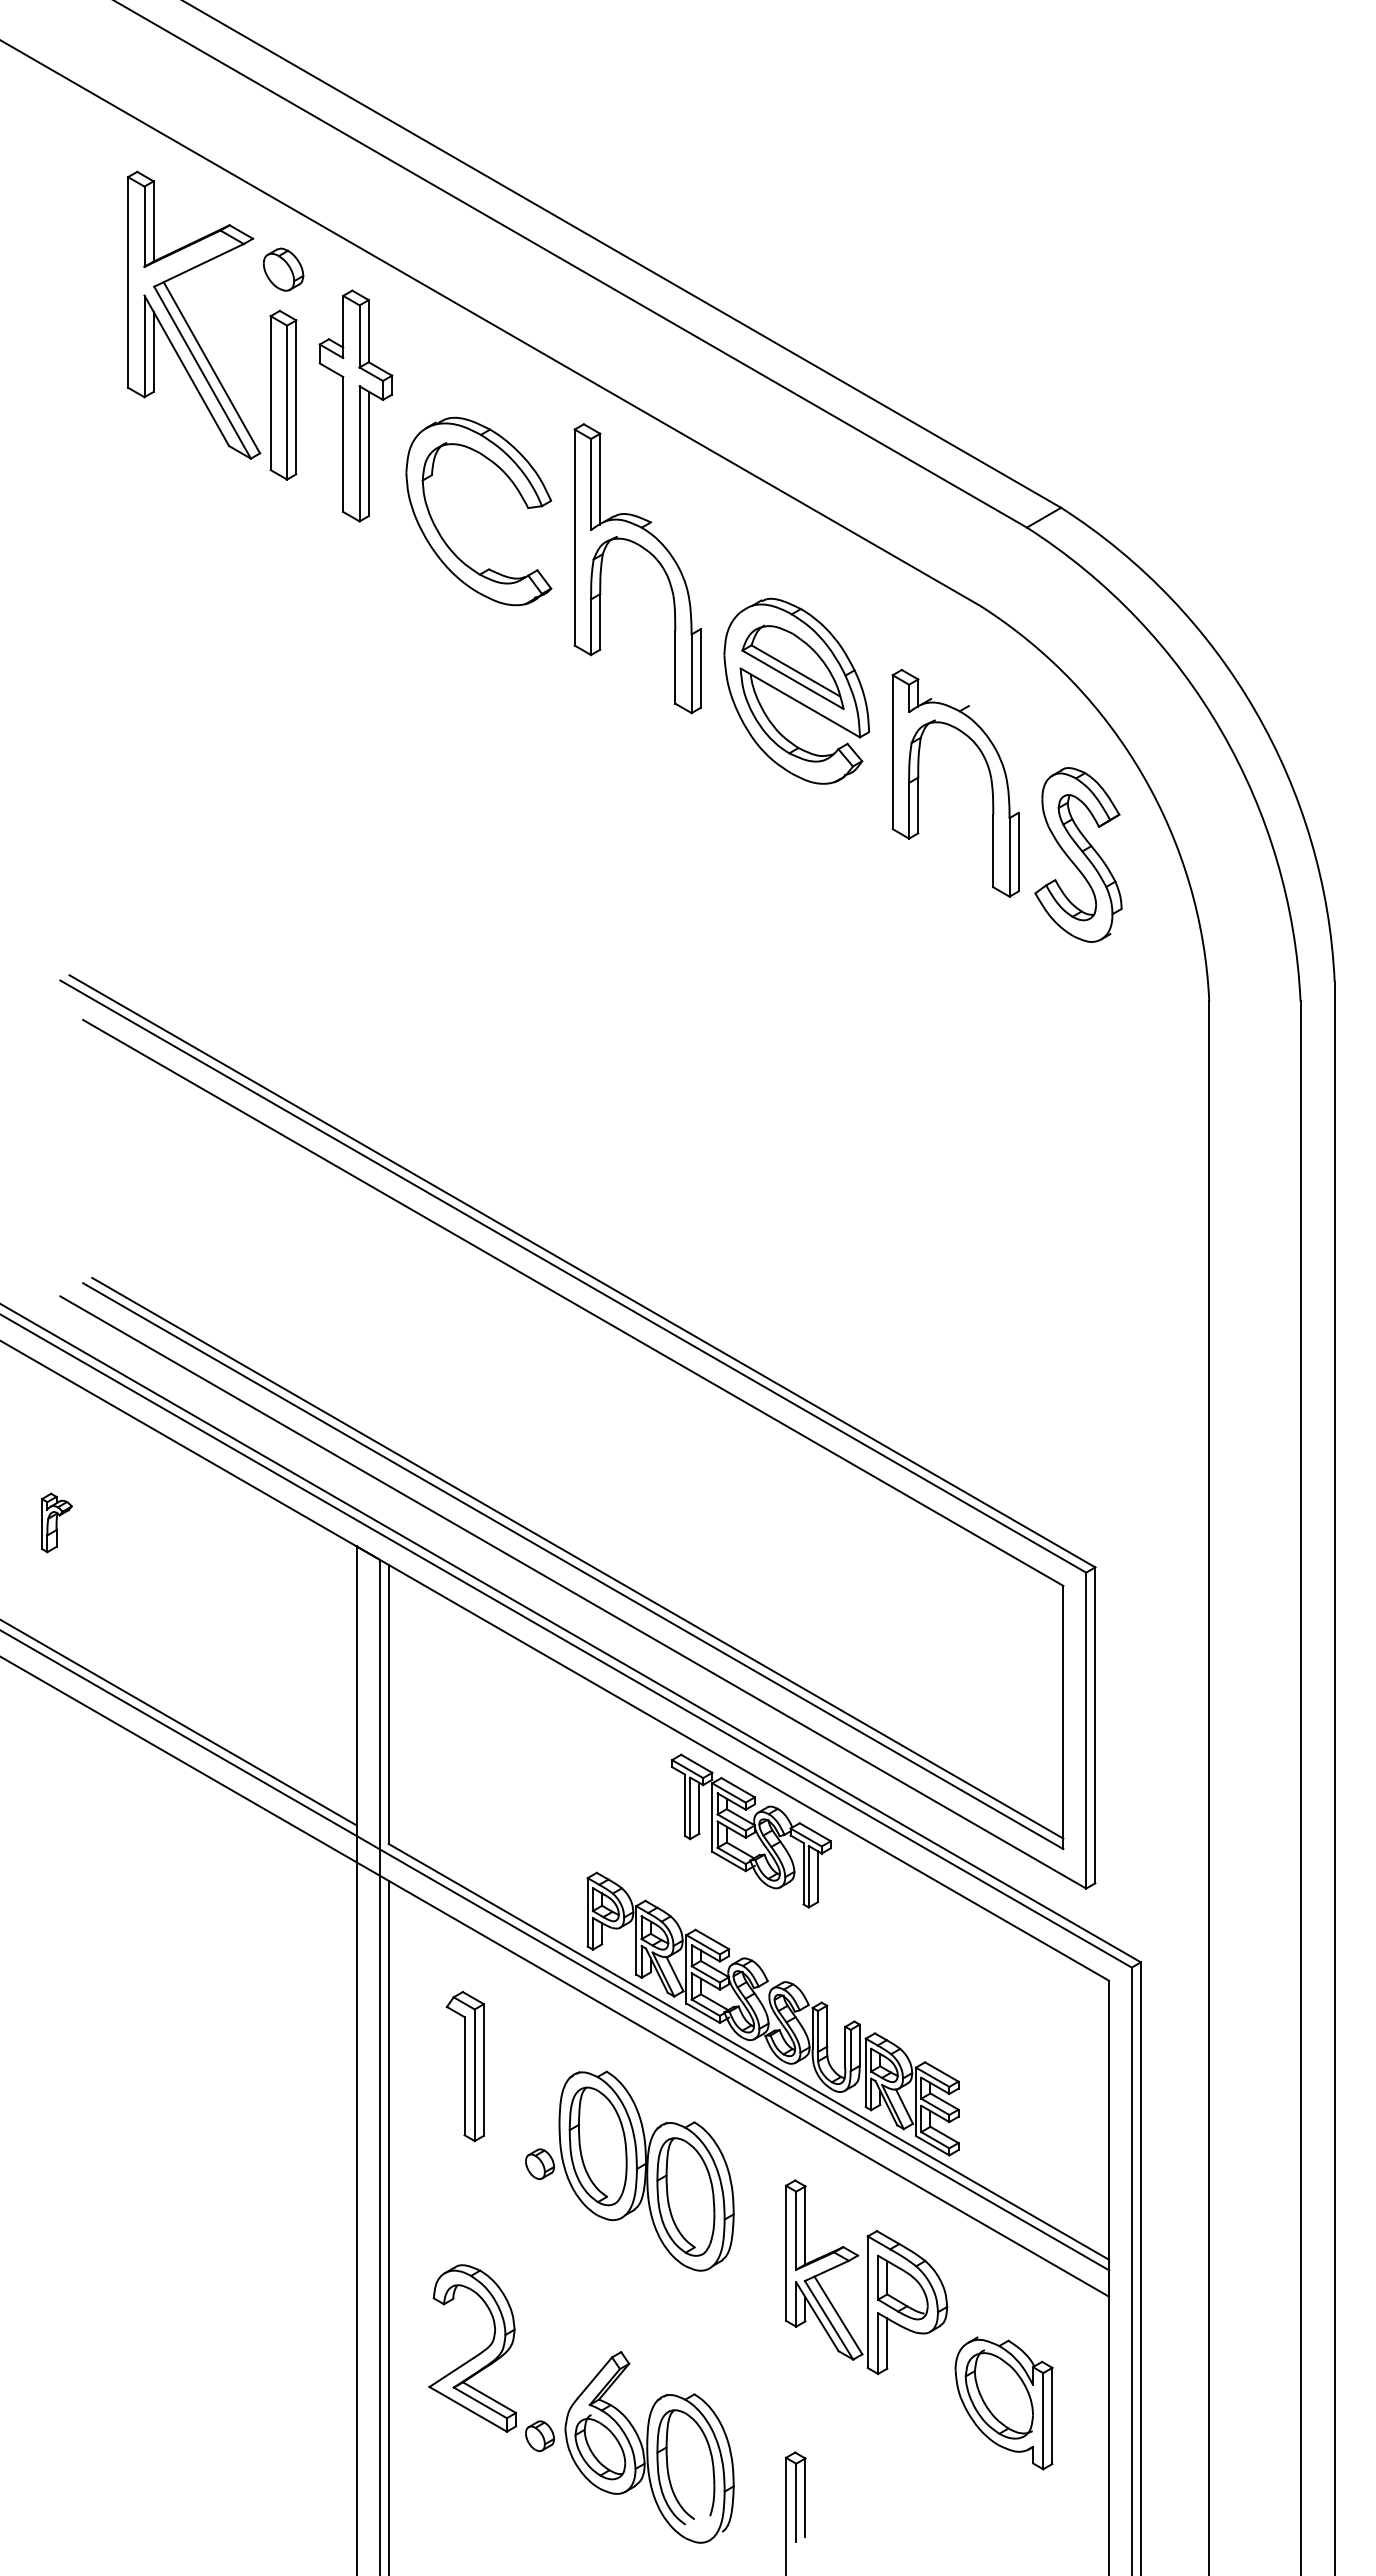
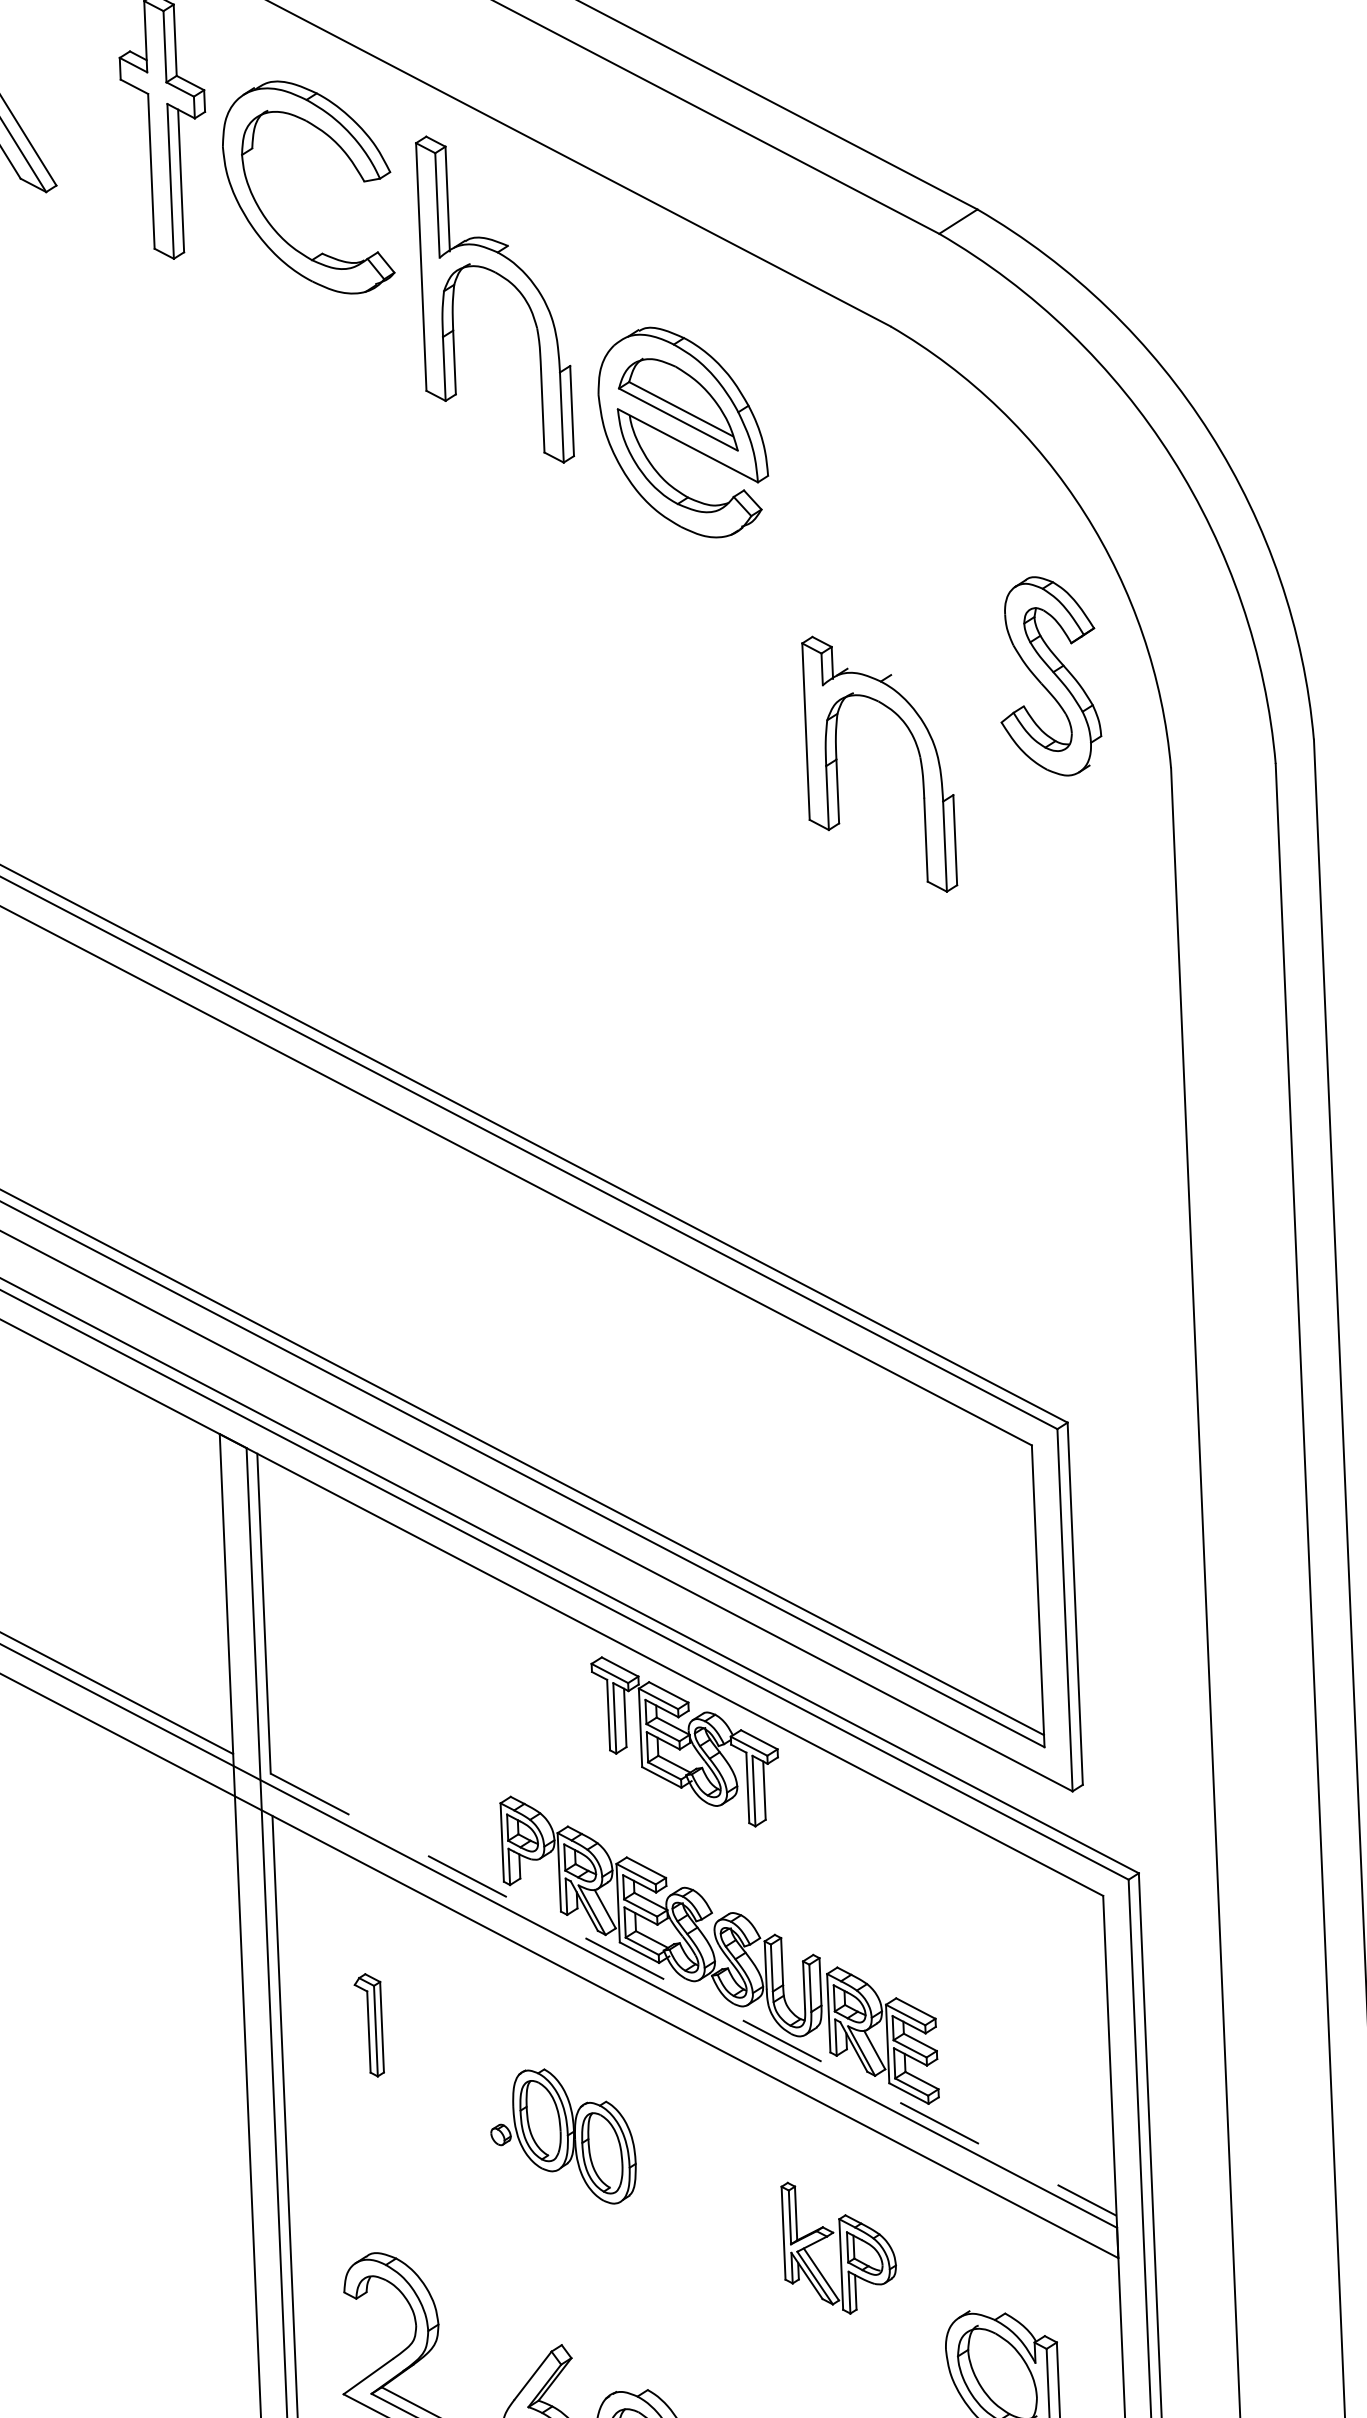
part: (283, 394) -> (80, 116), removed
part: (515, 488) -> (348, 159), moved
part: (989, 775) -> (918, 753), moved
part: (1078, 854) -> (1049, 675), moved
line: (748, 2051) -> (693, 1994), solid -> dashed
part: (464, 2066) -> (368, 2025), size x0.6
part: (629, 2170) -> (562, 2136), size x0.6
part: (866, 2276) -> (839, 2246), size x0.6

